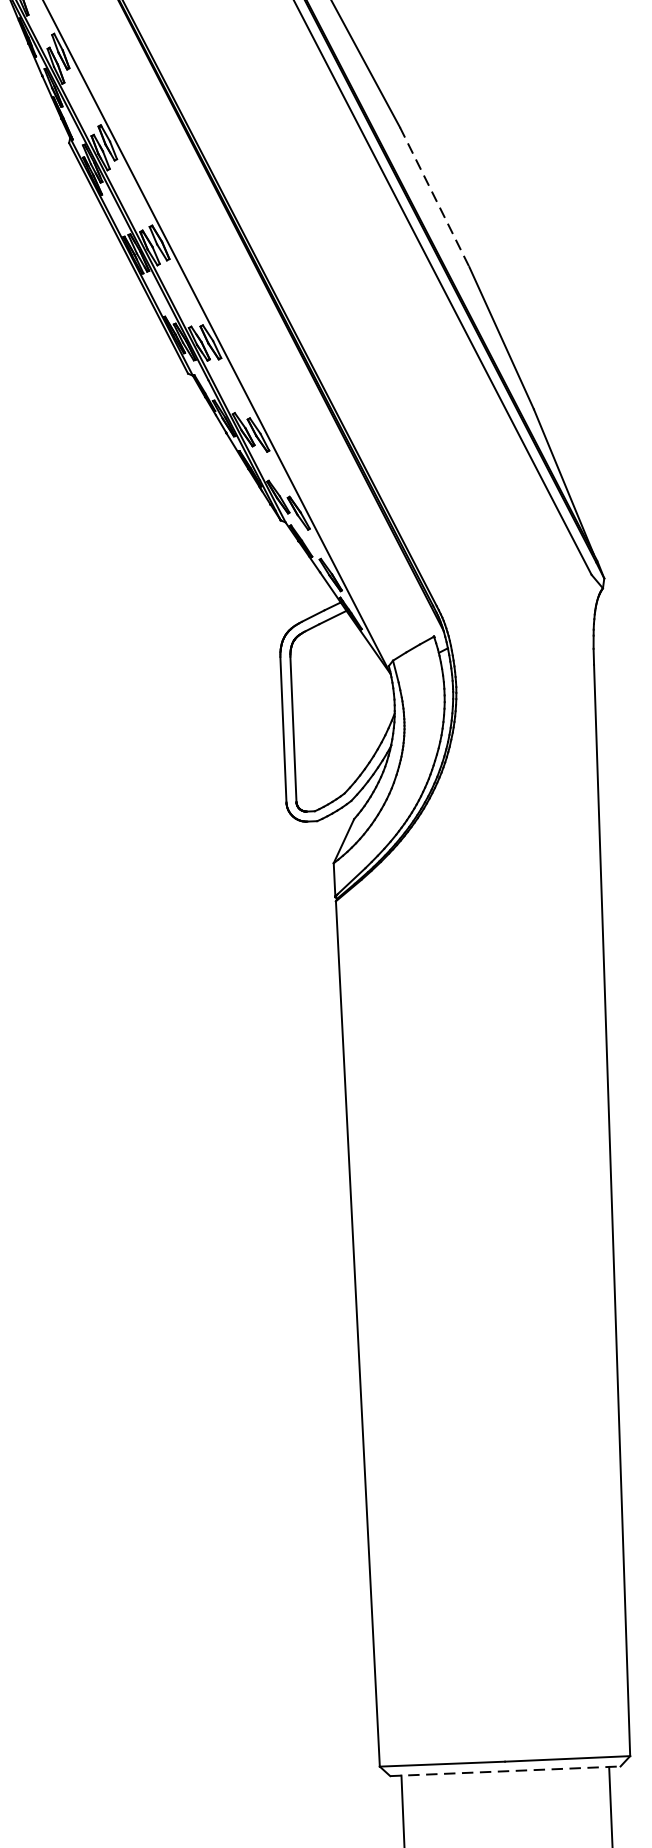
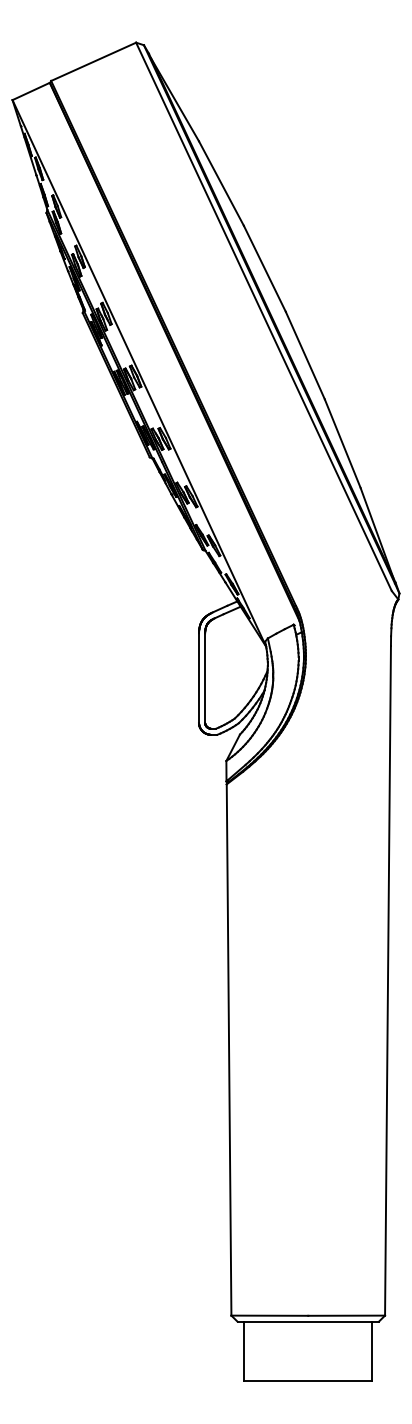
line: (434, 197) -> (305, 355), dashed -> solid
line: (505, 1770) -> (308, 1321), dashed -> solid

